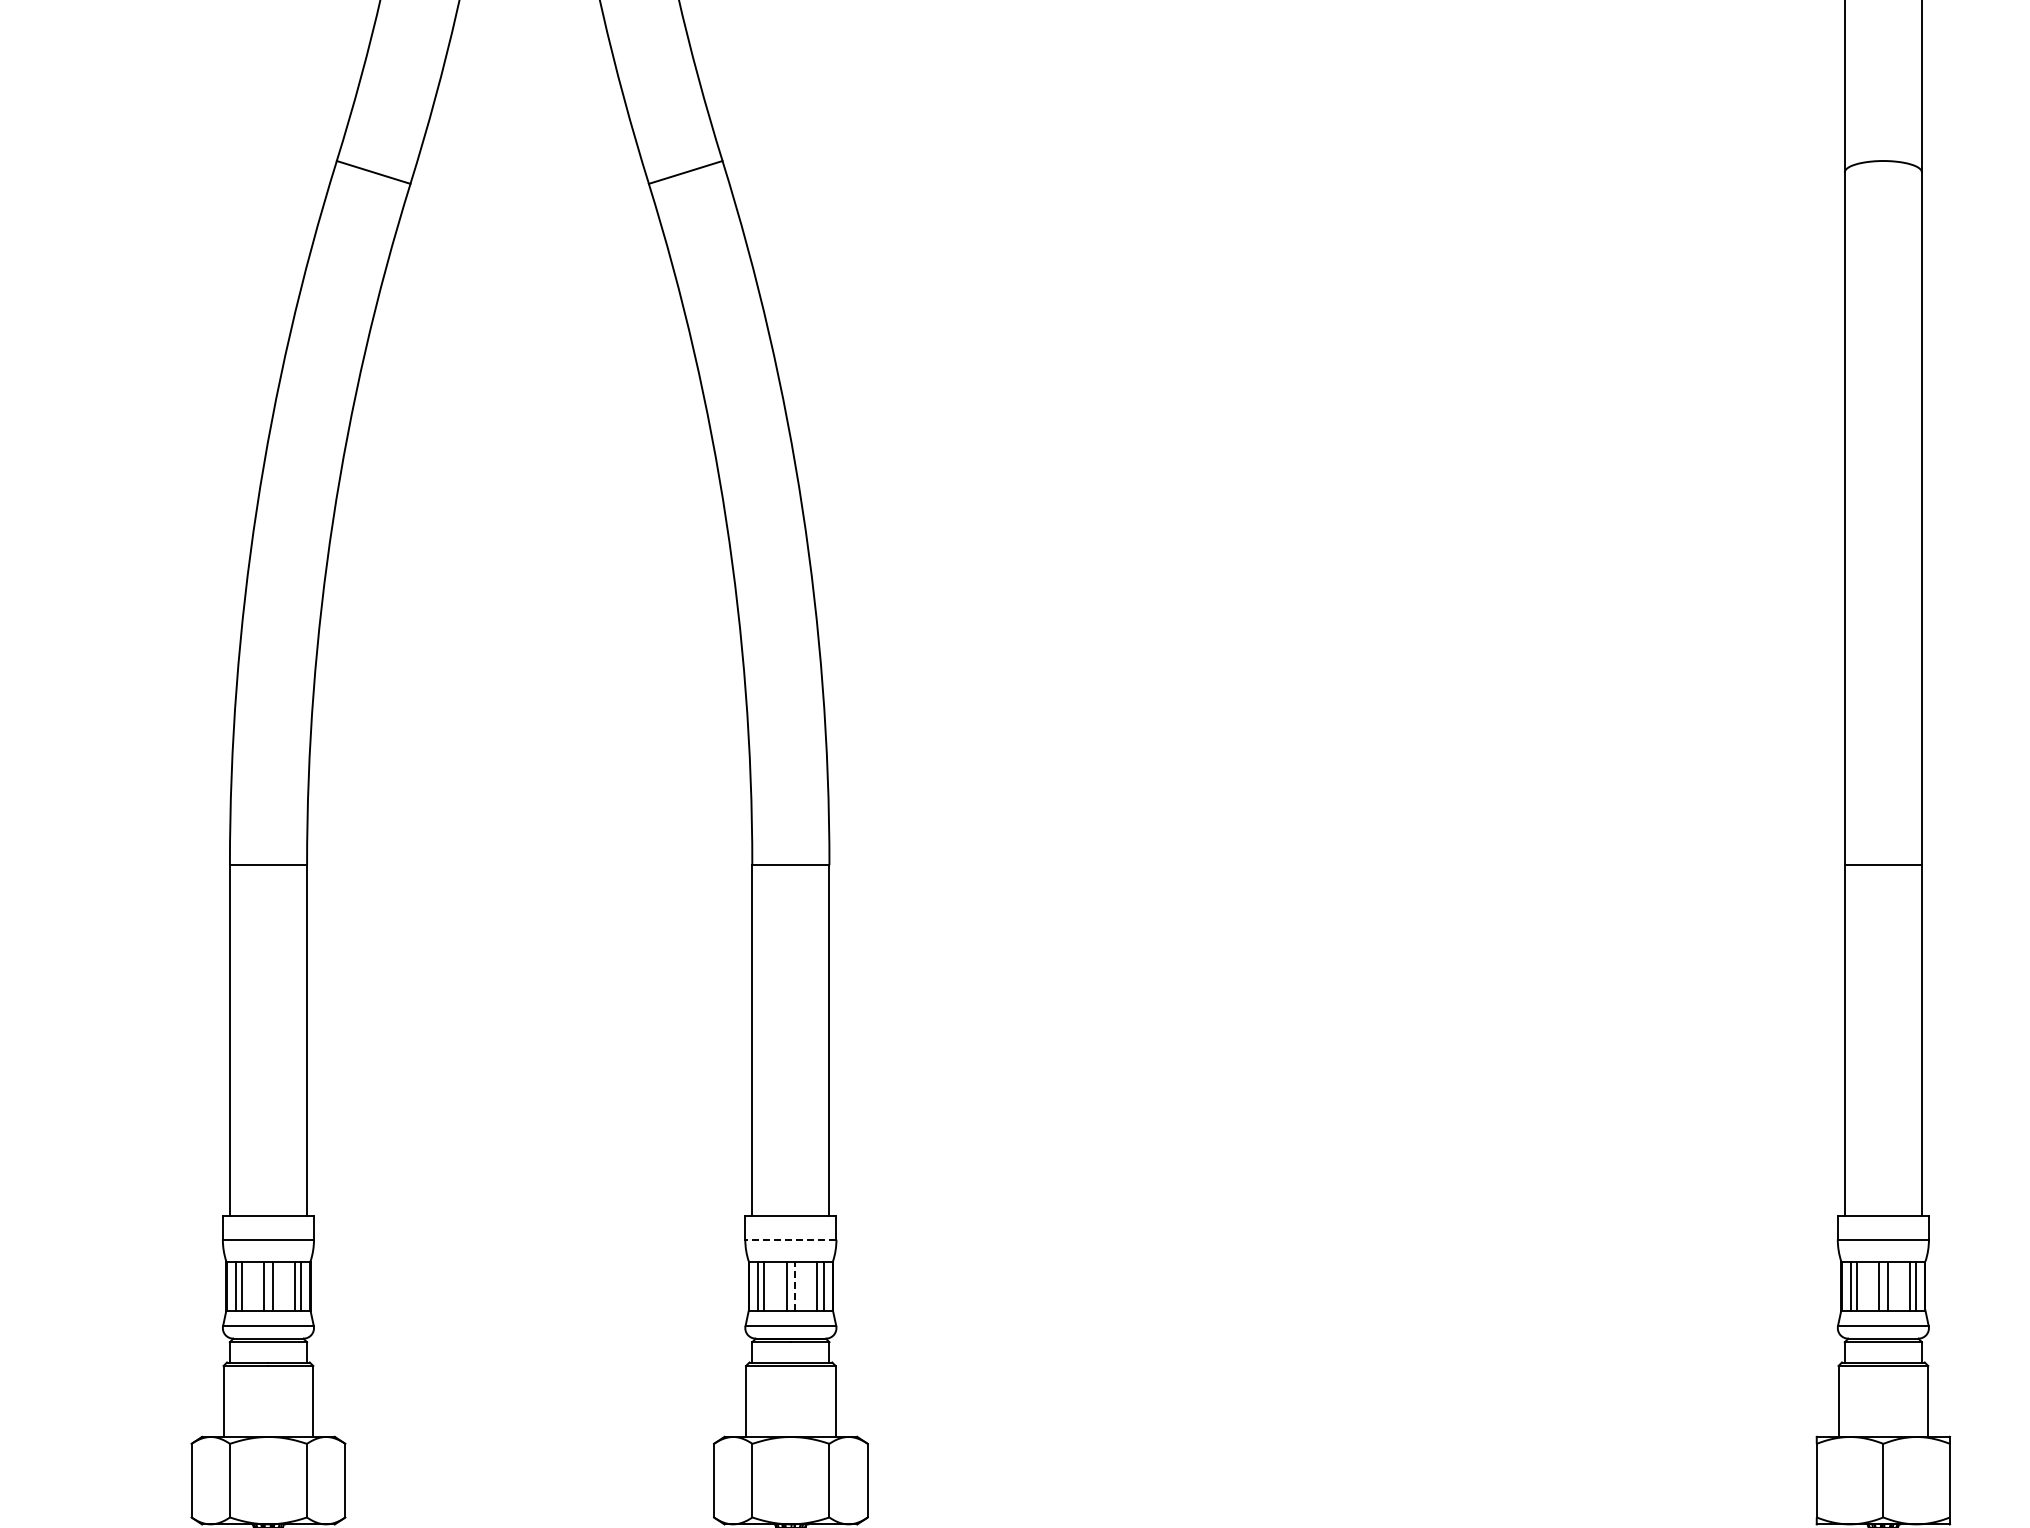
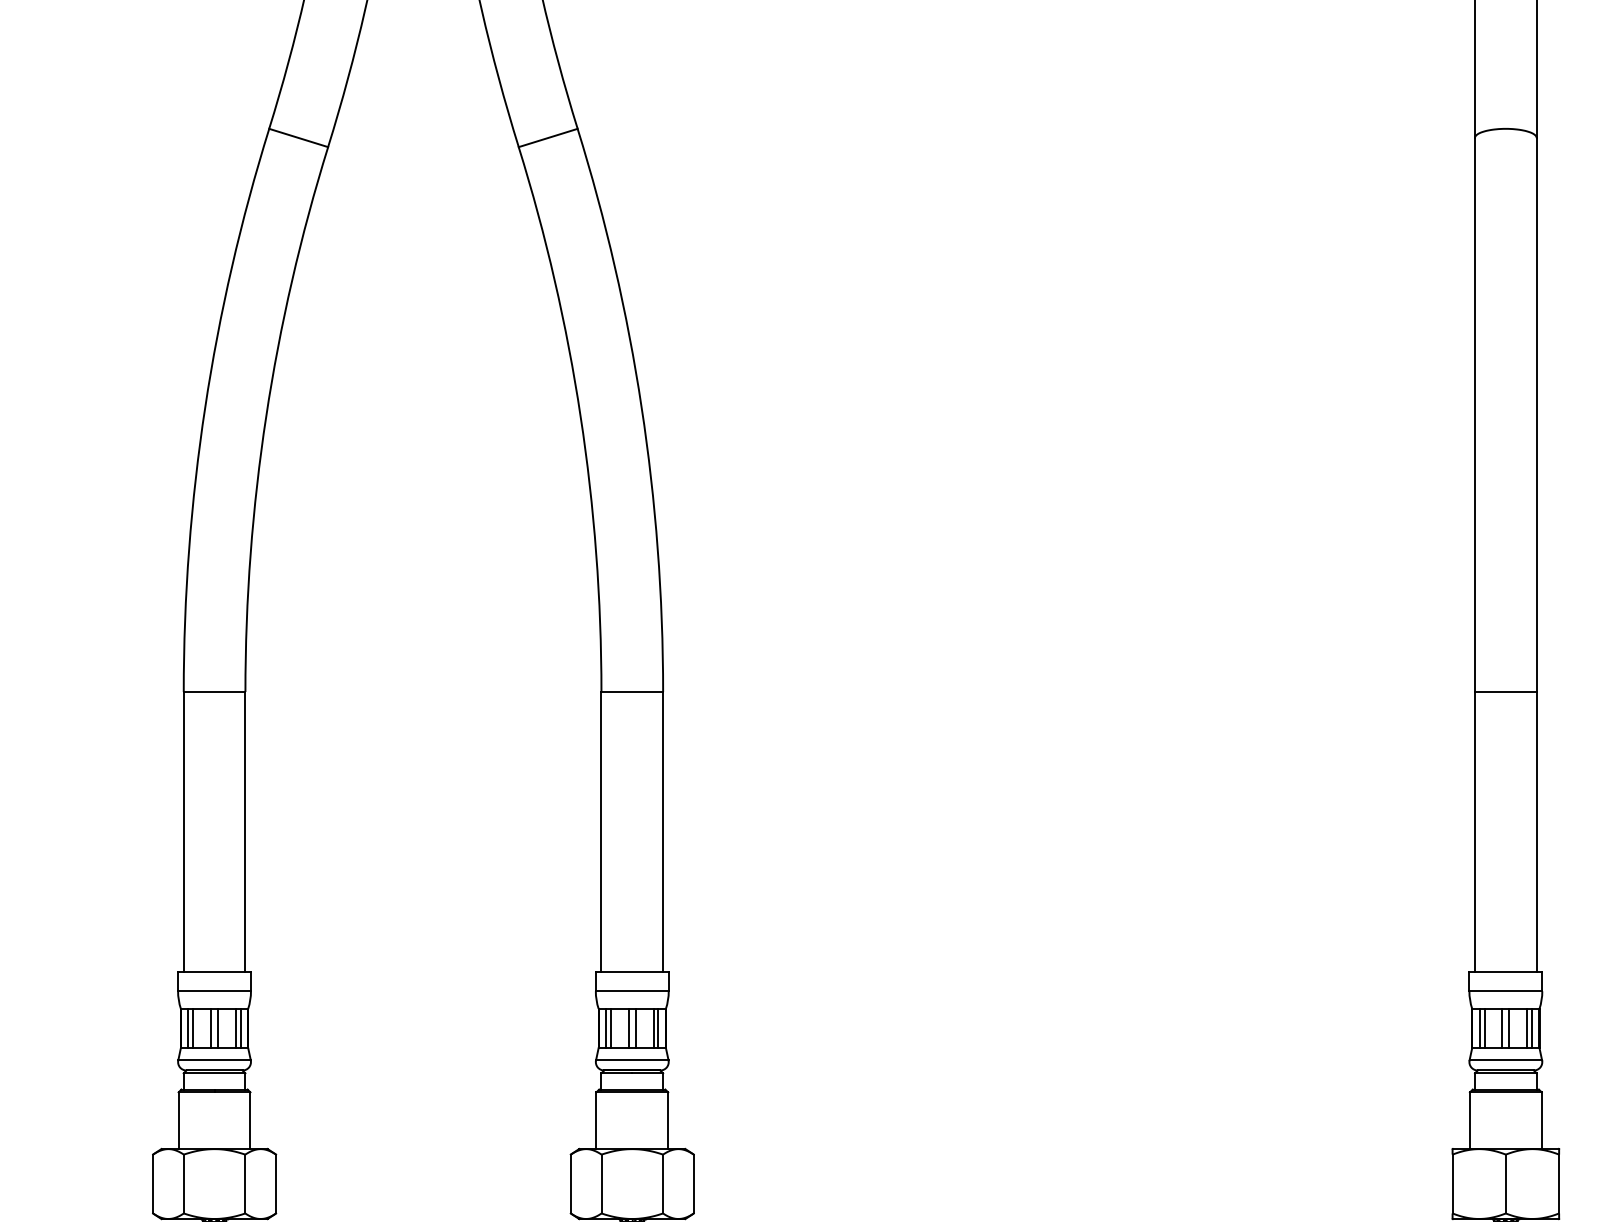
line: (790, 1239) -> (631, 991), dashed -> solid
line: (795, 1286) -> (635, 1028), dashed -> solid

